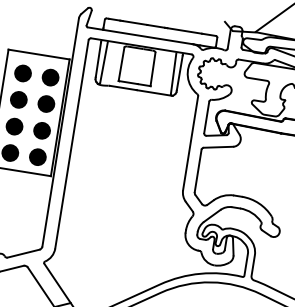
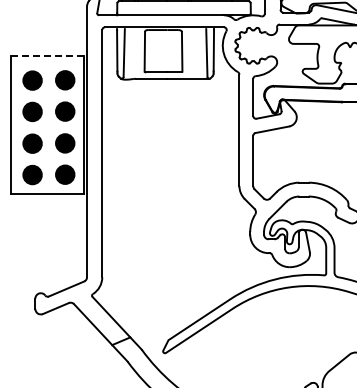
line: (39, 54) -> (47, 55), solid -> dashed

